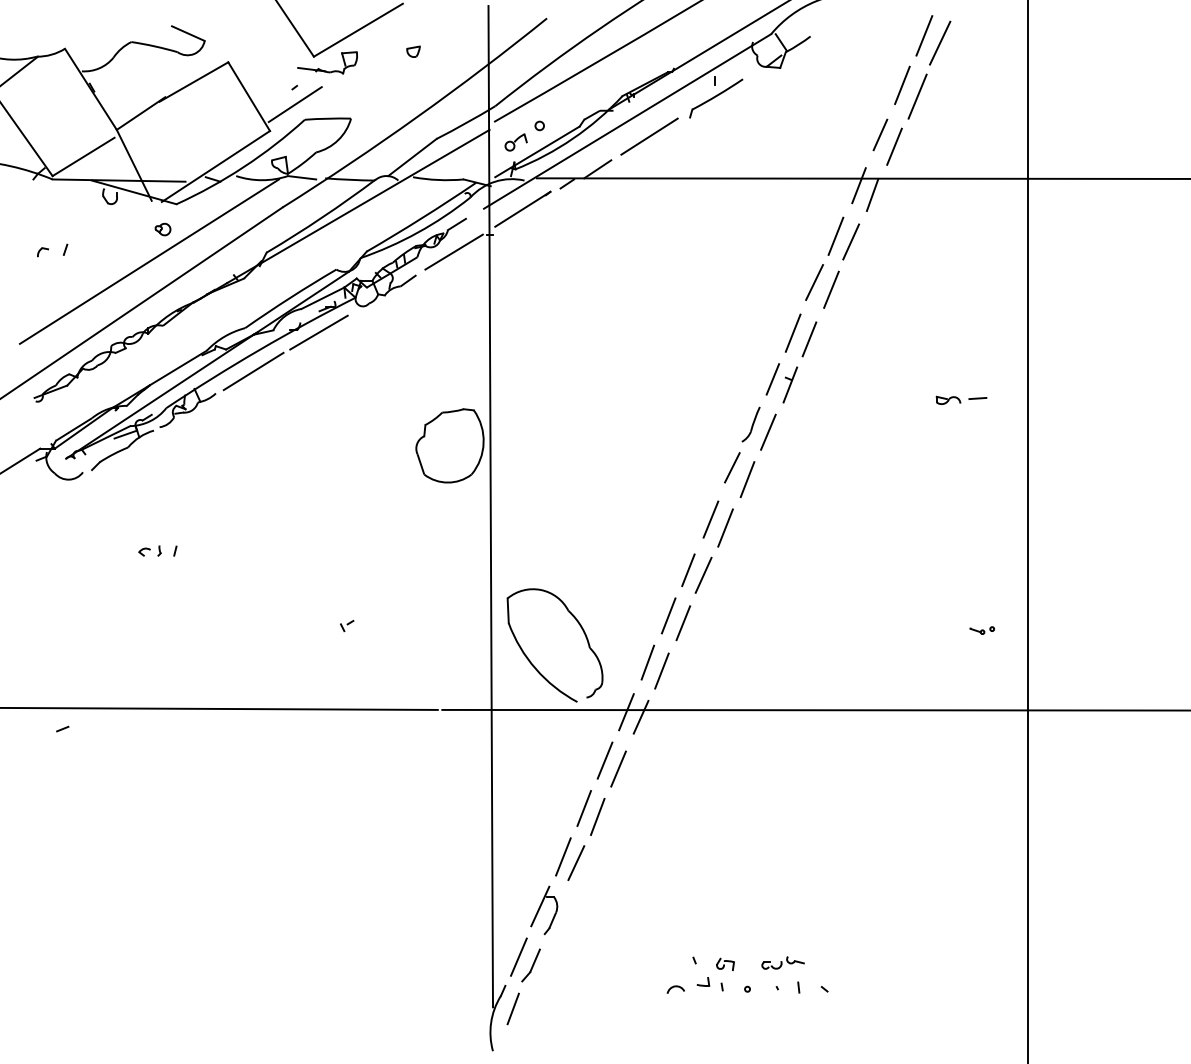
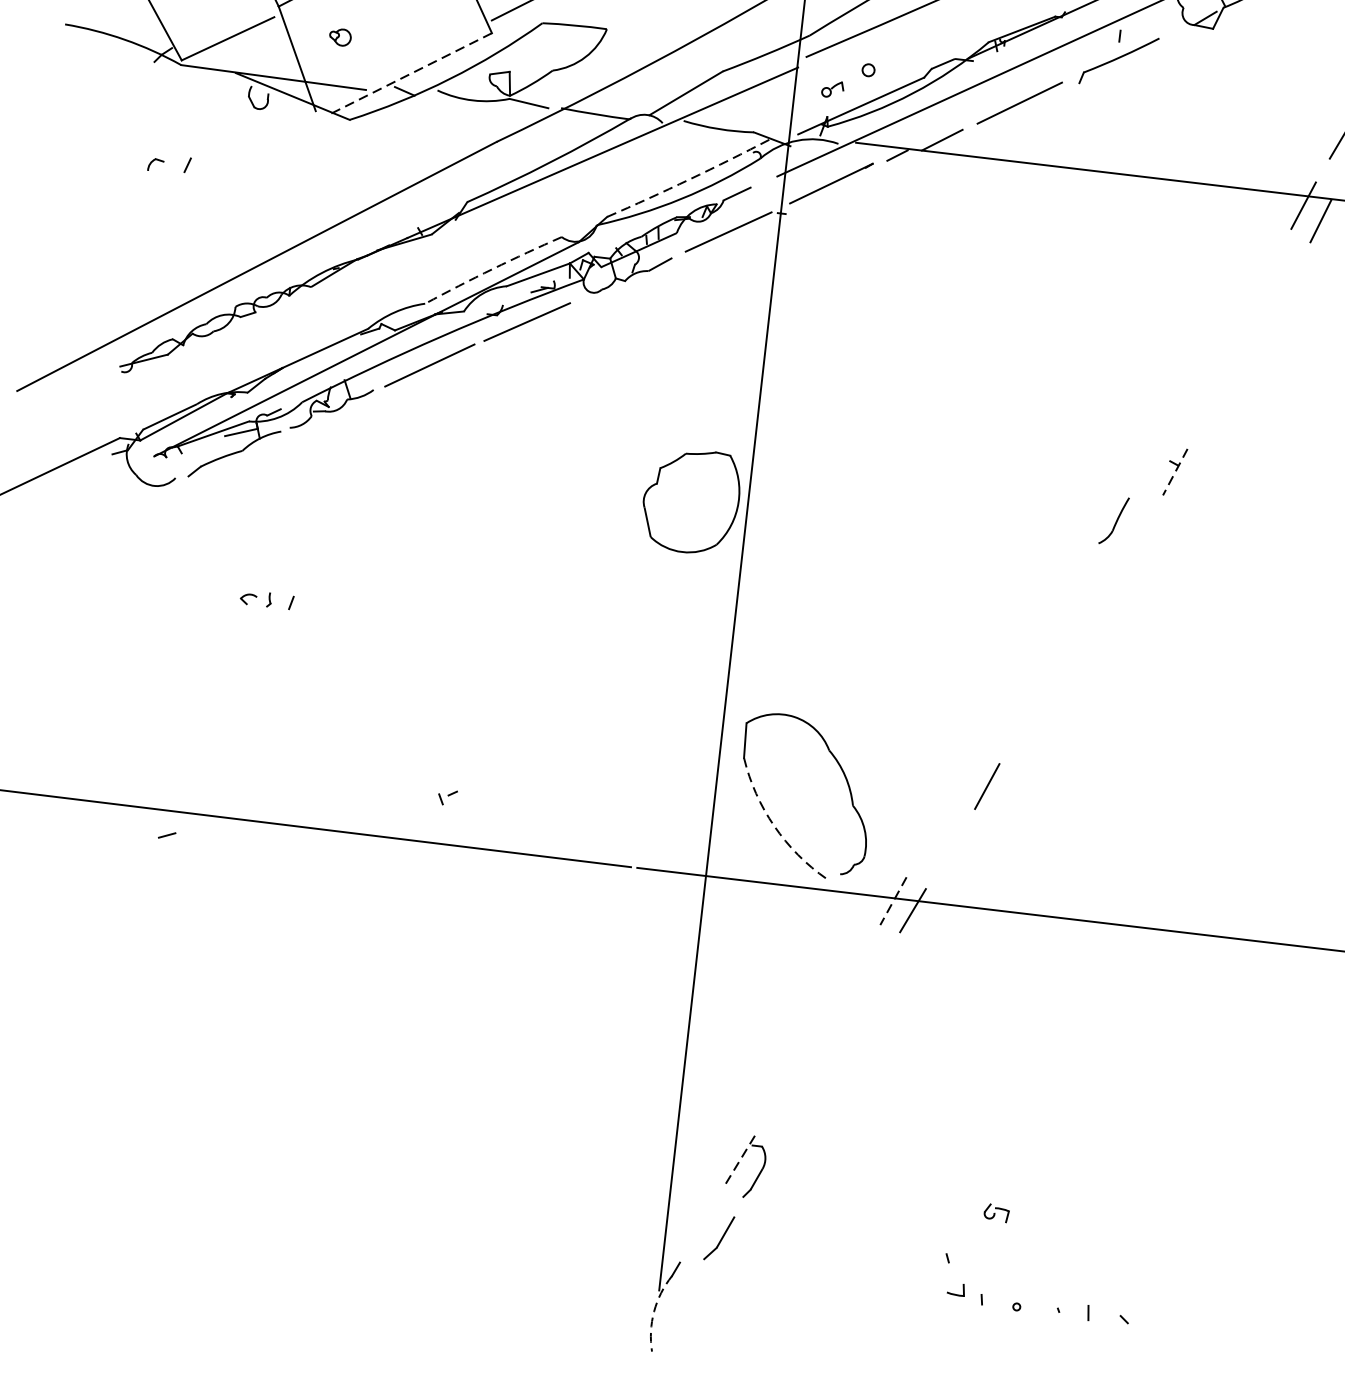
part: (515, 142) -> (832, 89), size x0.7
line: (215, 166) -> (410, 73), solid -> dashed
arc: (422, 218) -> (690, 180), solid -> dashed
part: (162, 229) -> (339, 37), moved
line: (835, 235) -> (1262, 271), removed
line: (851, 241) -> (1283, 282), removed
line: (149, 261) -> (302, 195), removed
line: (814, 282) -> (1225, 333), removed
line: (831, 289) -> (1248, 345), removed
arc: (290, 297) -> (493, 268), solid -> dashed
line: (792, 332) -> (1186, 399), removed
line: (809, 339) -> (1209, 411), removed
line: (772, 379) -> (1151, 461), removed
line: (790, 385) -> (1175, 472), solid -> dashed
line: (768, 431) -> (1137, 533), removed
line: (732, 467) -> (1081, 577), removed
line: (747, 479) -> (1100, 596), removed
line: (710, 519) -> (1042, 646), removed
line: (725, 527) -> (1061, 660), removed
line: (688, 570) -> (1003, 713), removed
line: (703, 574) -> (1023, 721), removed
line: (668, 615) -> (967, 773), removed
part: (347, 625) -> (448, 797), moved
line: (647, 662) -> (930, 835), removed
arc: (535, 668) -> (773, 825), solid -> dashed
line: (661, 670) -> (949, 848), removed
line: (626, 712) -> (893, 901), solid -> dashed
line: (62, 728) -> (166, 834), moved
line: (604, 760) -> (854, 964), removed
line: (618, 768) -> (873, 978), removed
line: (583, 808) -> (817, 1028), removed
line: (597, 816) -> (836, 1041), removed
line: (563, 856) -> (782, 1091), removed
line: (576, 863) -> (799, 1103), removed
line: (540, 906) -> (741, 1157), solid -> dashed
line: (518, 956) -> (703, 1223), removed
part: (782, 962) -> (1069, 1275), removed
part: (725, 964) -> (996, 1213), moved
arc: (675, 987) -> (916, 1292), removed
line: (512, 1008) -> (686, 1295), removed
arc: (491, 1022) -> (654, 1311), solid -> dashed

